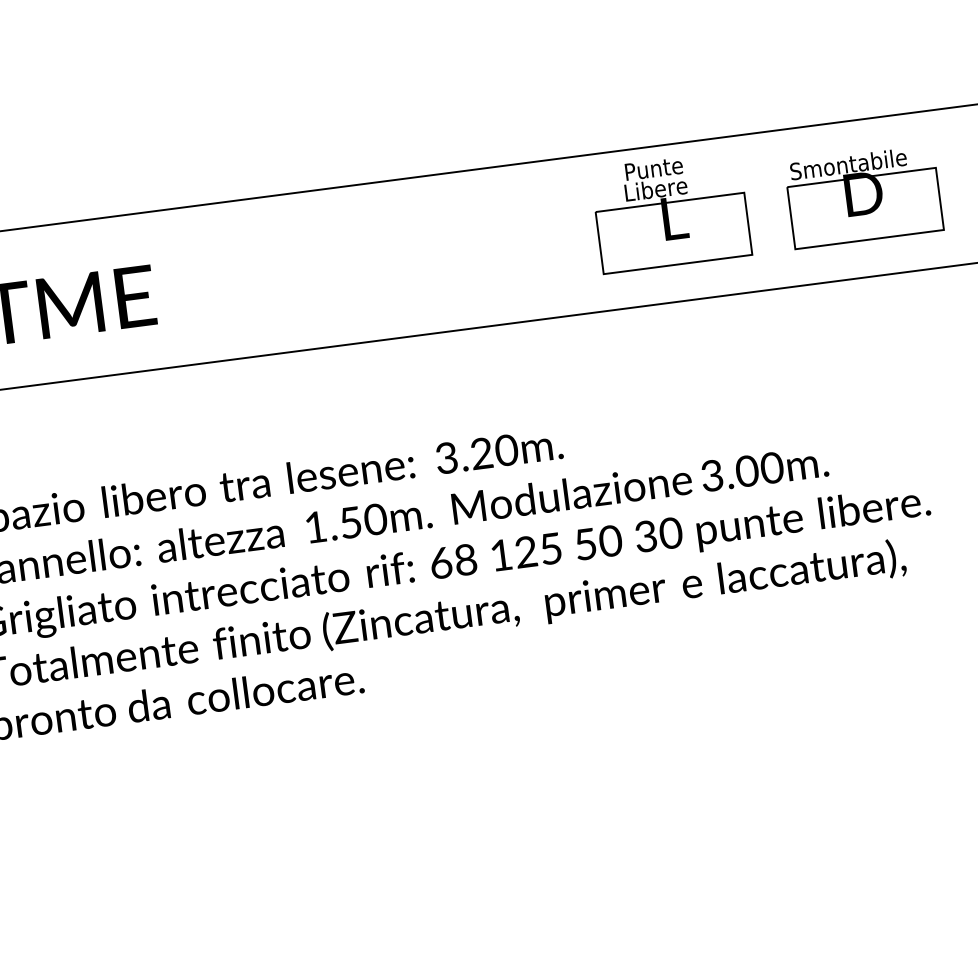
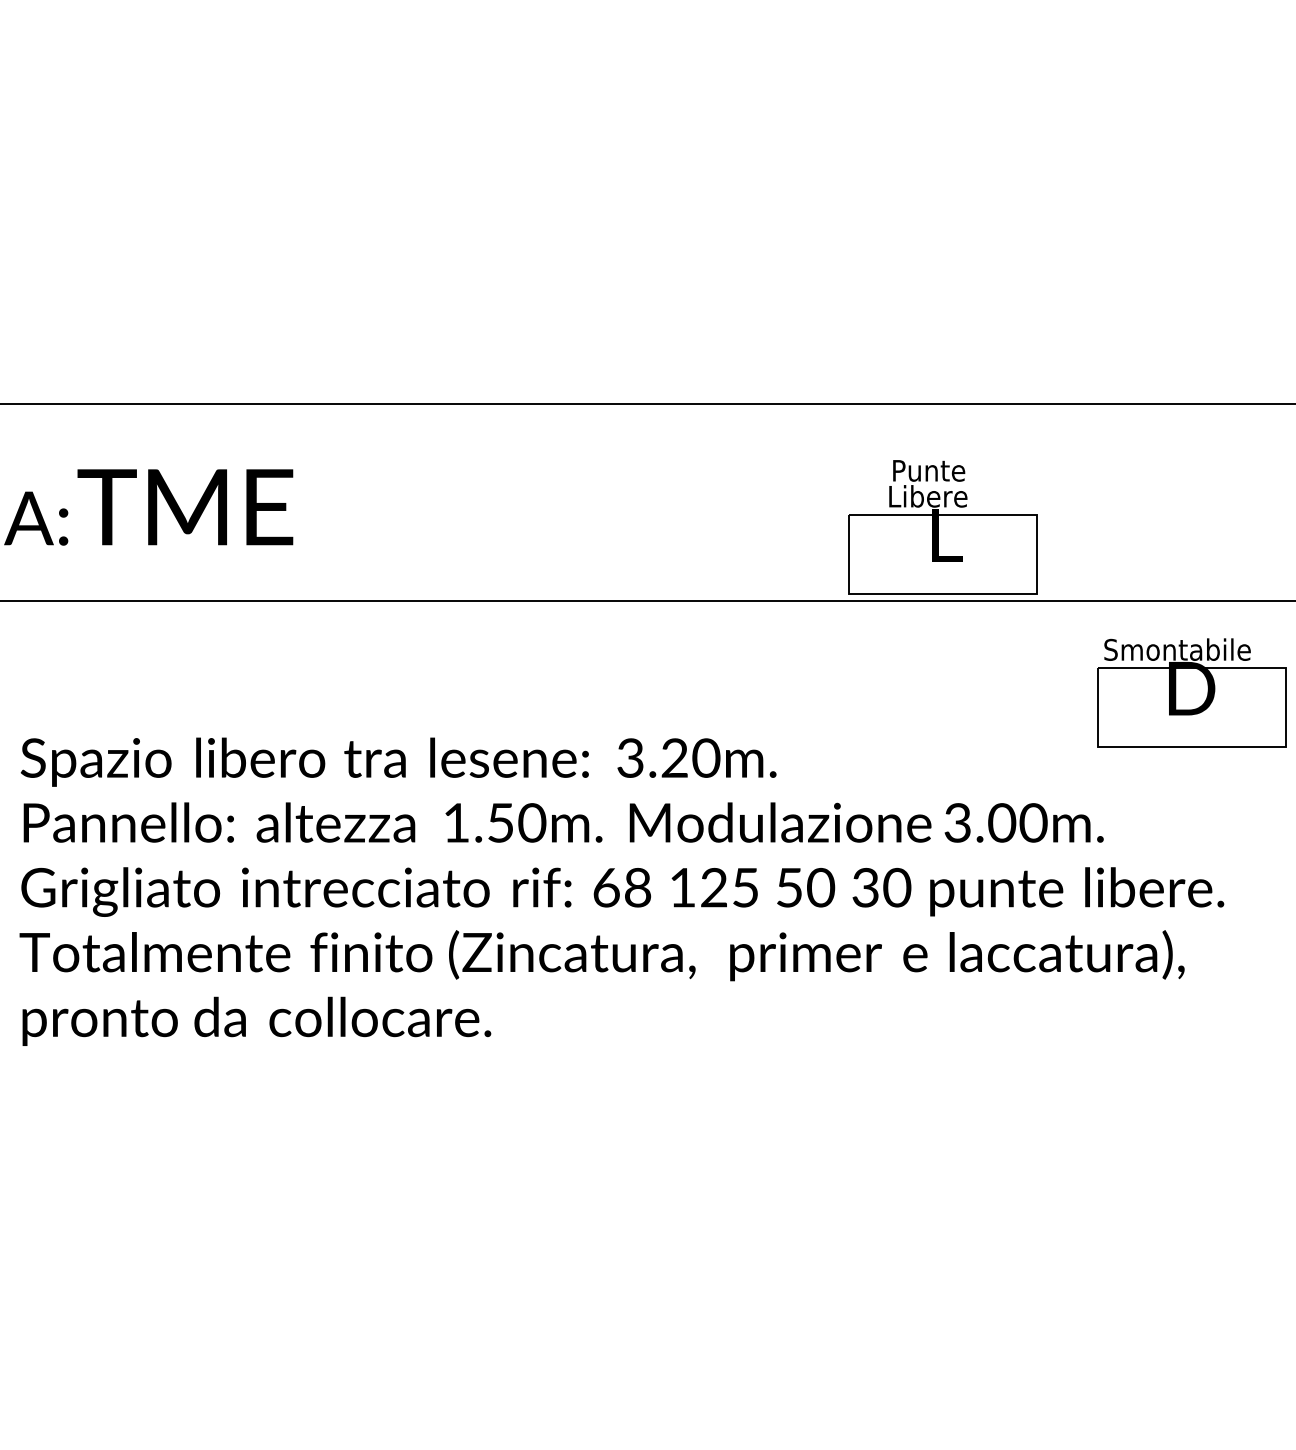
part: (863, 196) -> (1191, 692), moved
part: (670, 212) -> (942, 527), moved

